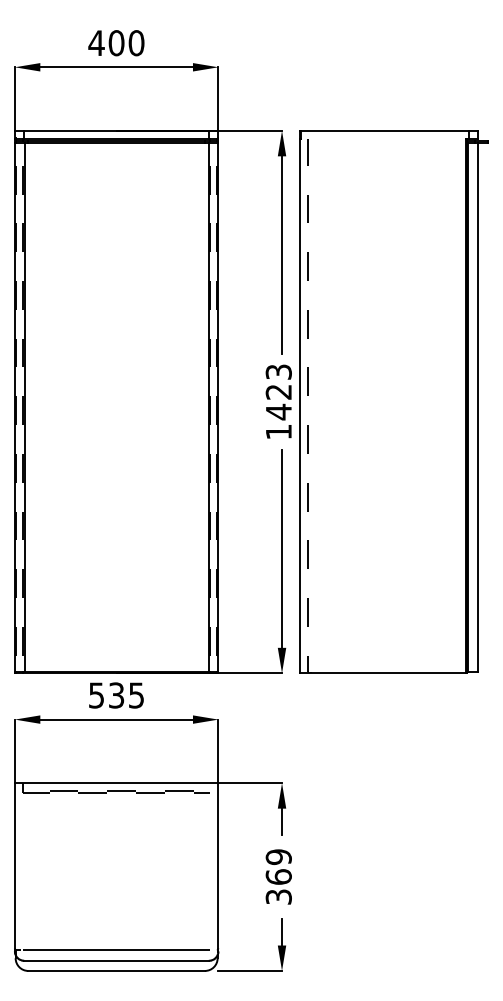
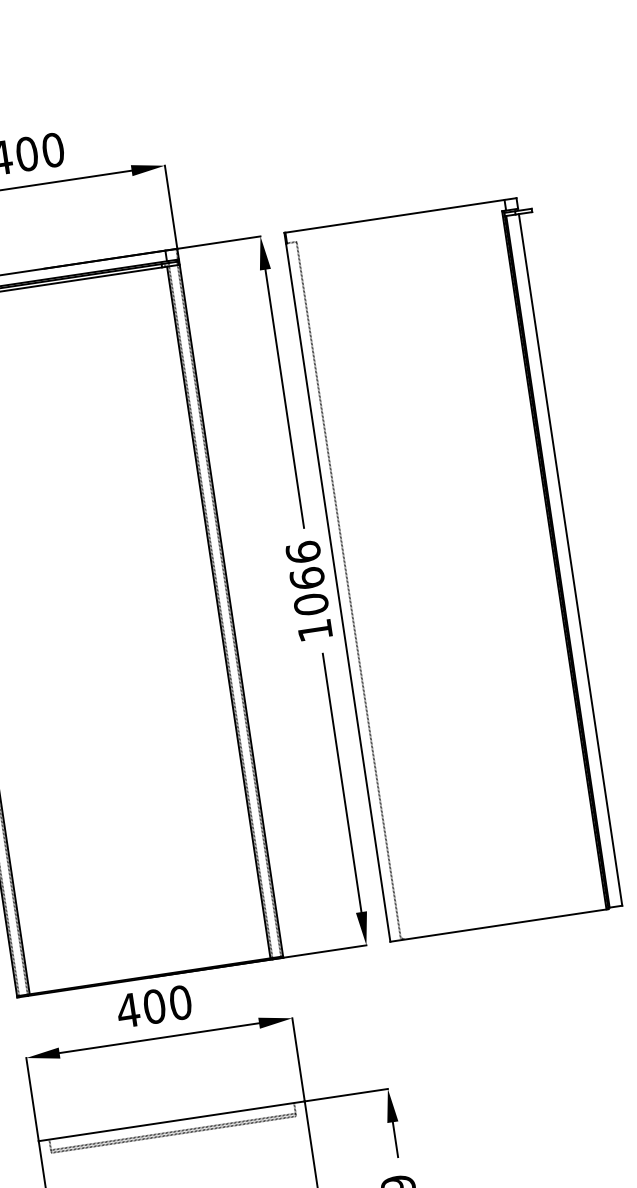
text: (278, 392) -> (306, 579), 1423 -> 1066
text: (116, 695) -> (154, 1006), 535 -> 400

